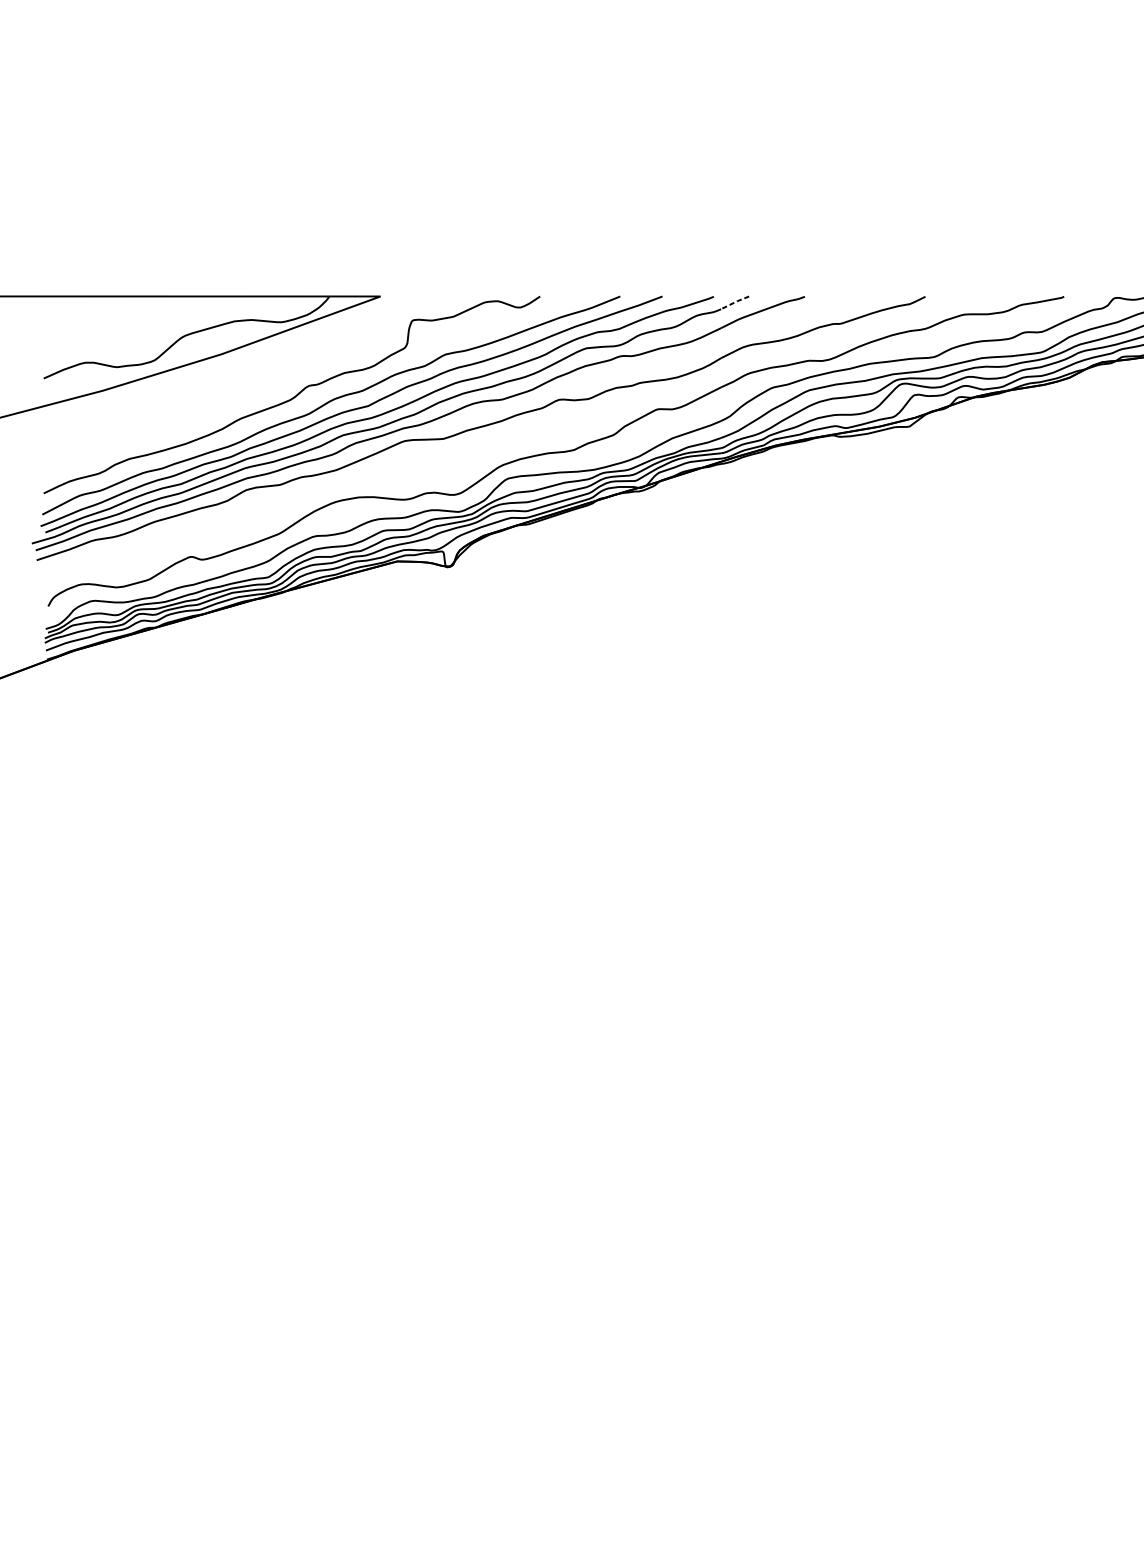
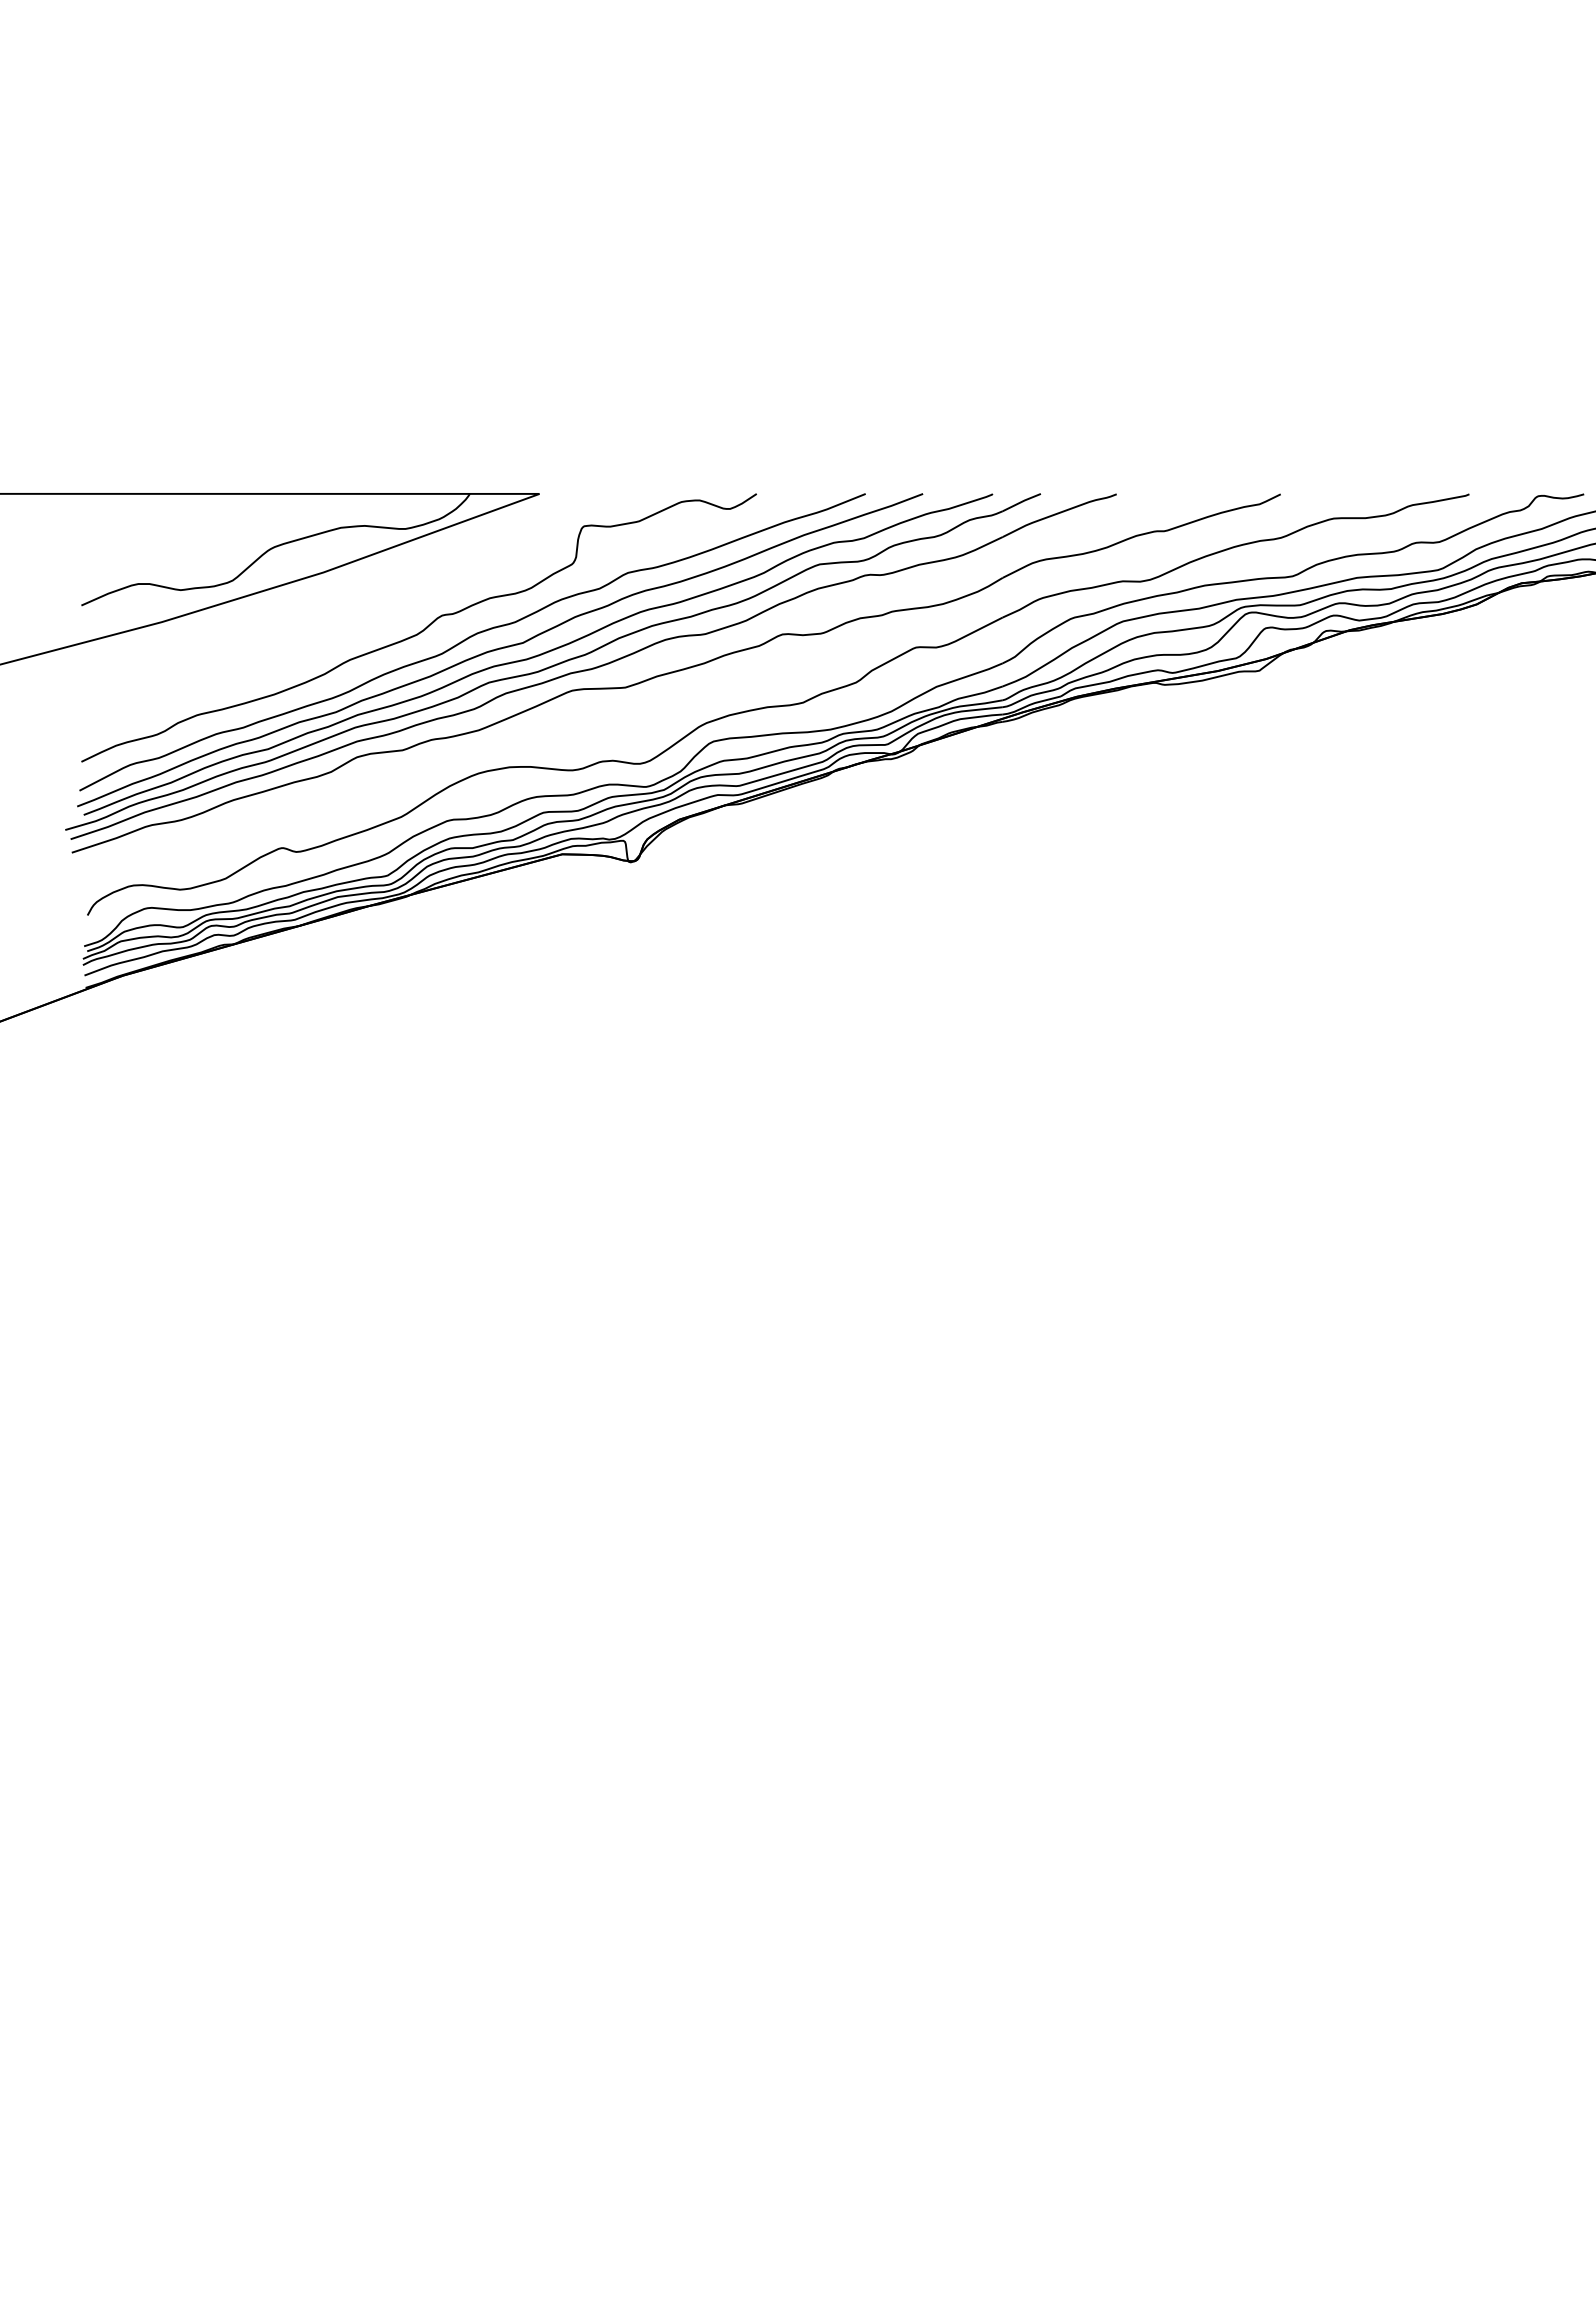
line: (735, 302) -> (1022, 501), dashed -> solid

